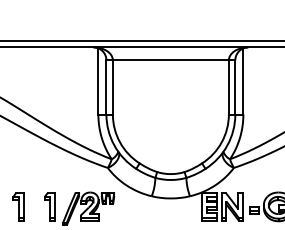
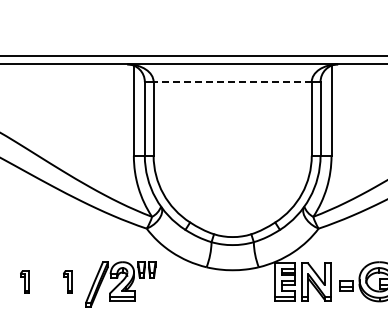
line: (170, 59) -> (232, 81), solid -> dashed
part: (18, 206) -> (24, 281), size x0.6
part: (49, 206) -> (67, 281), size x0.6

